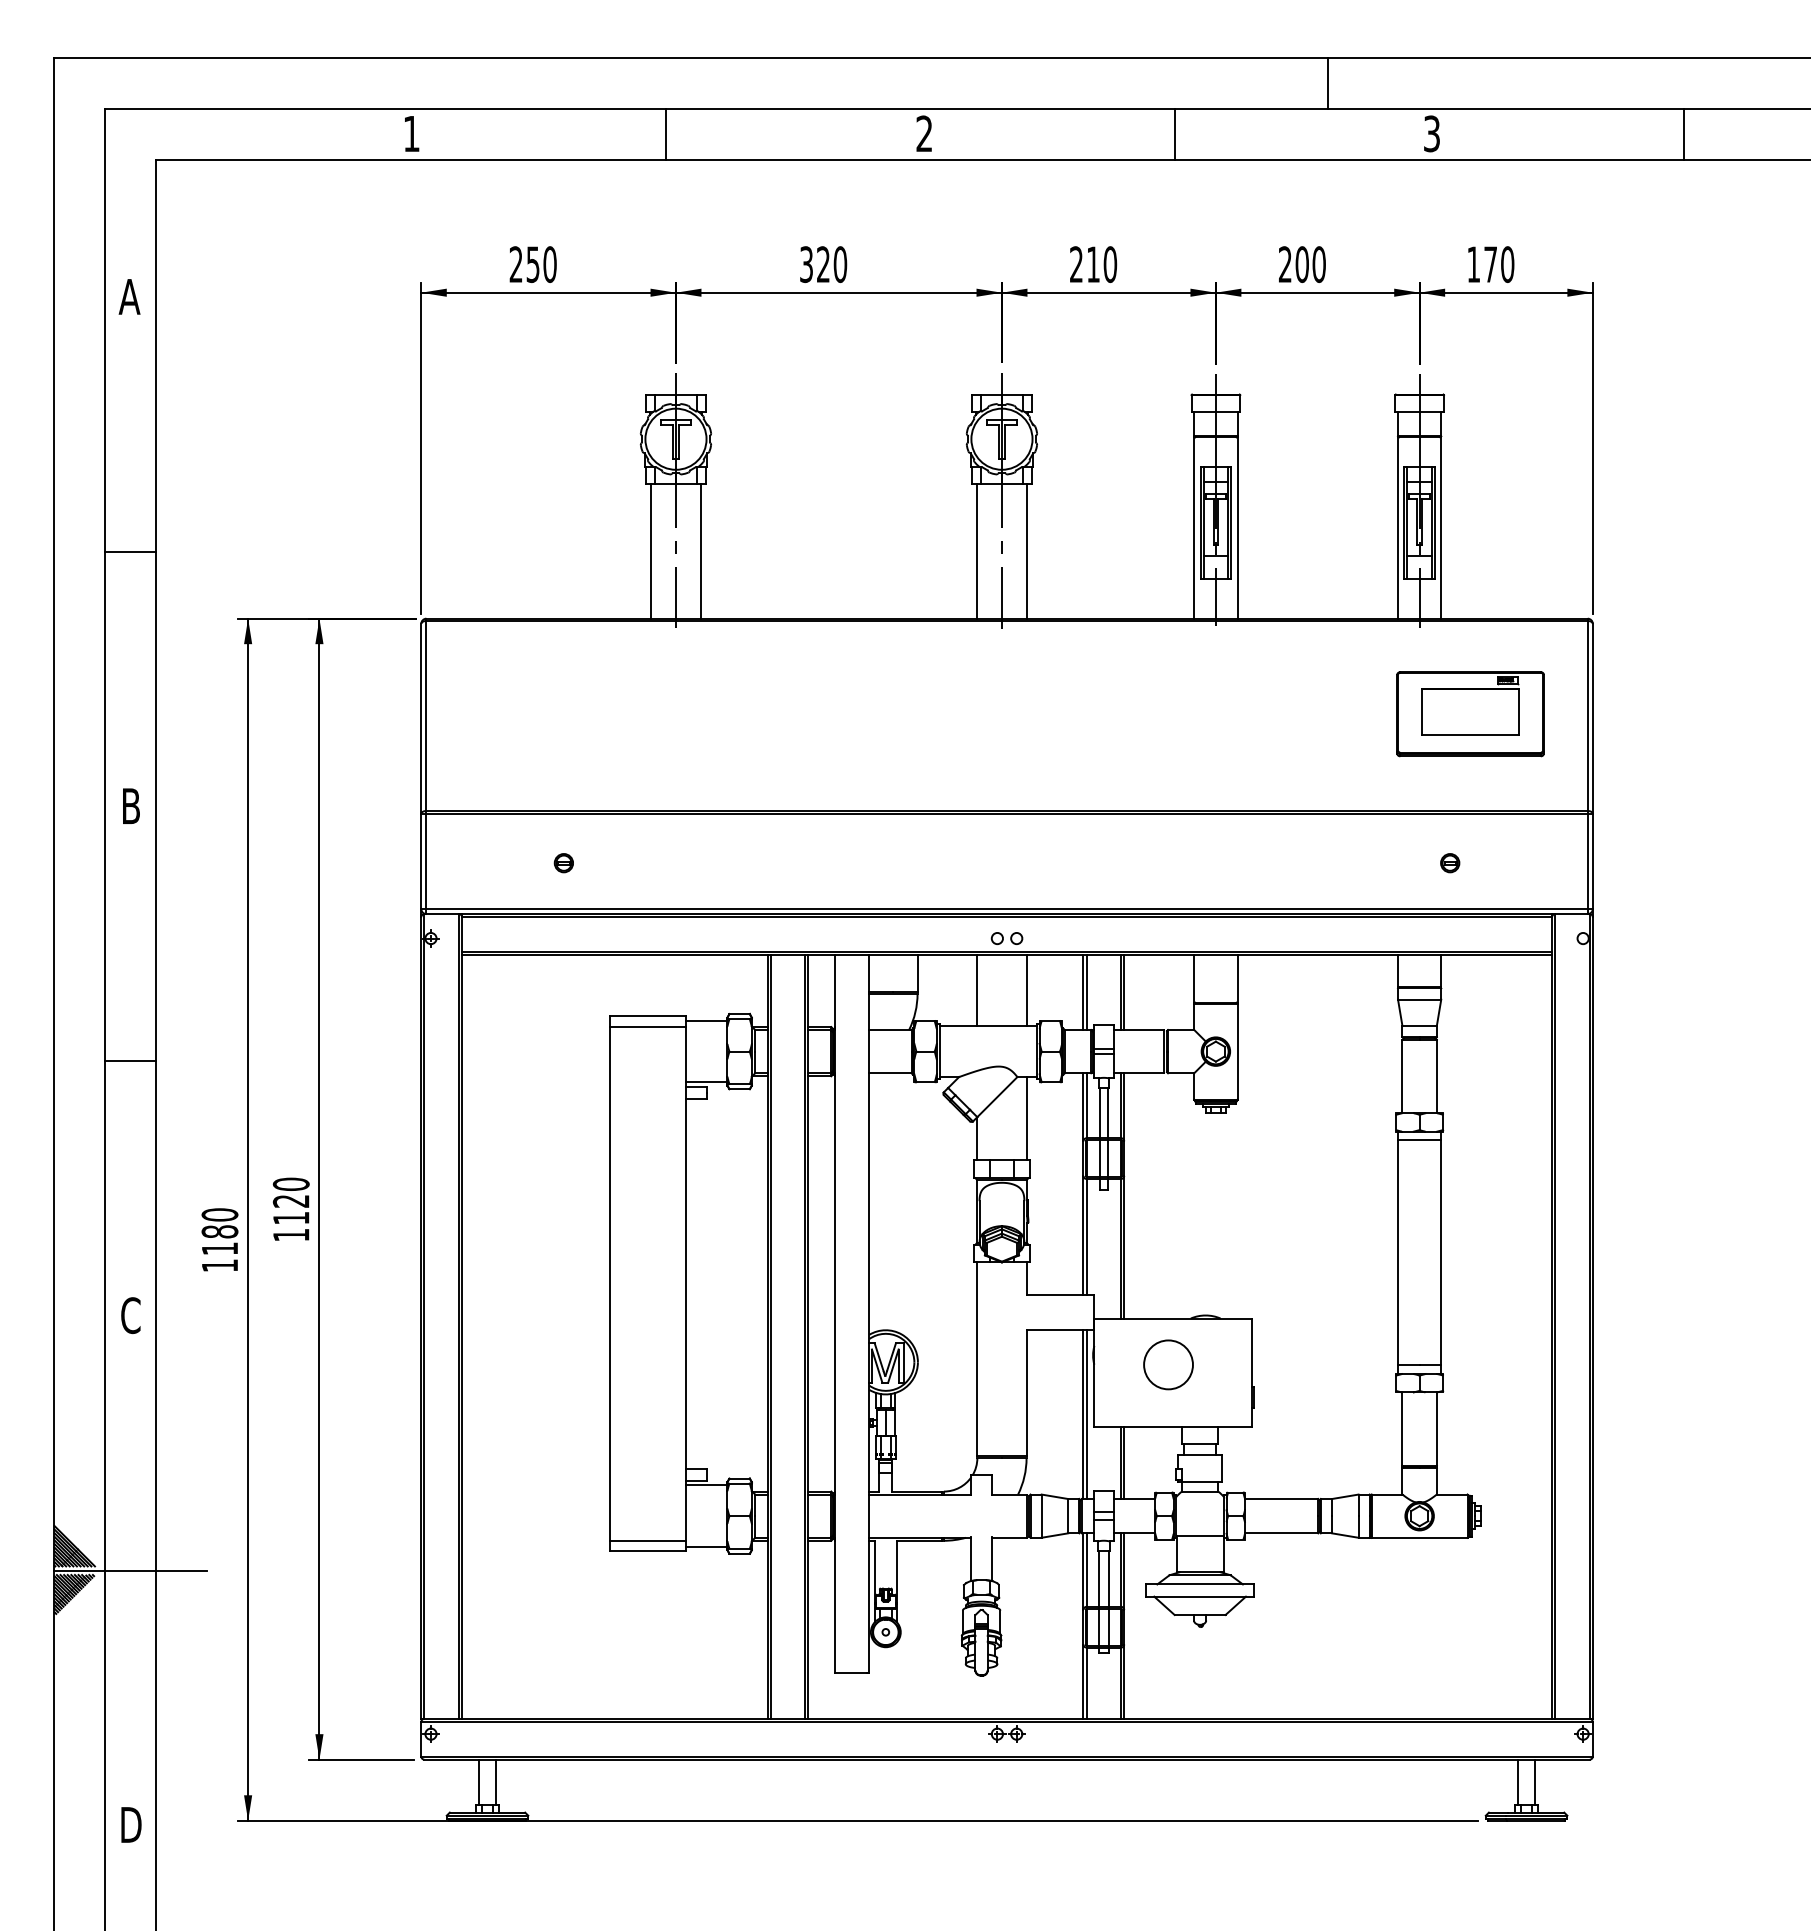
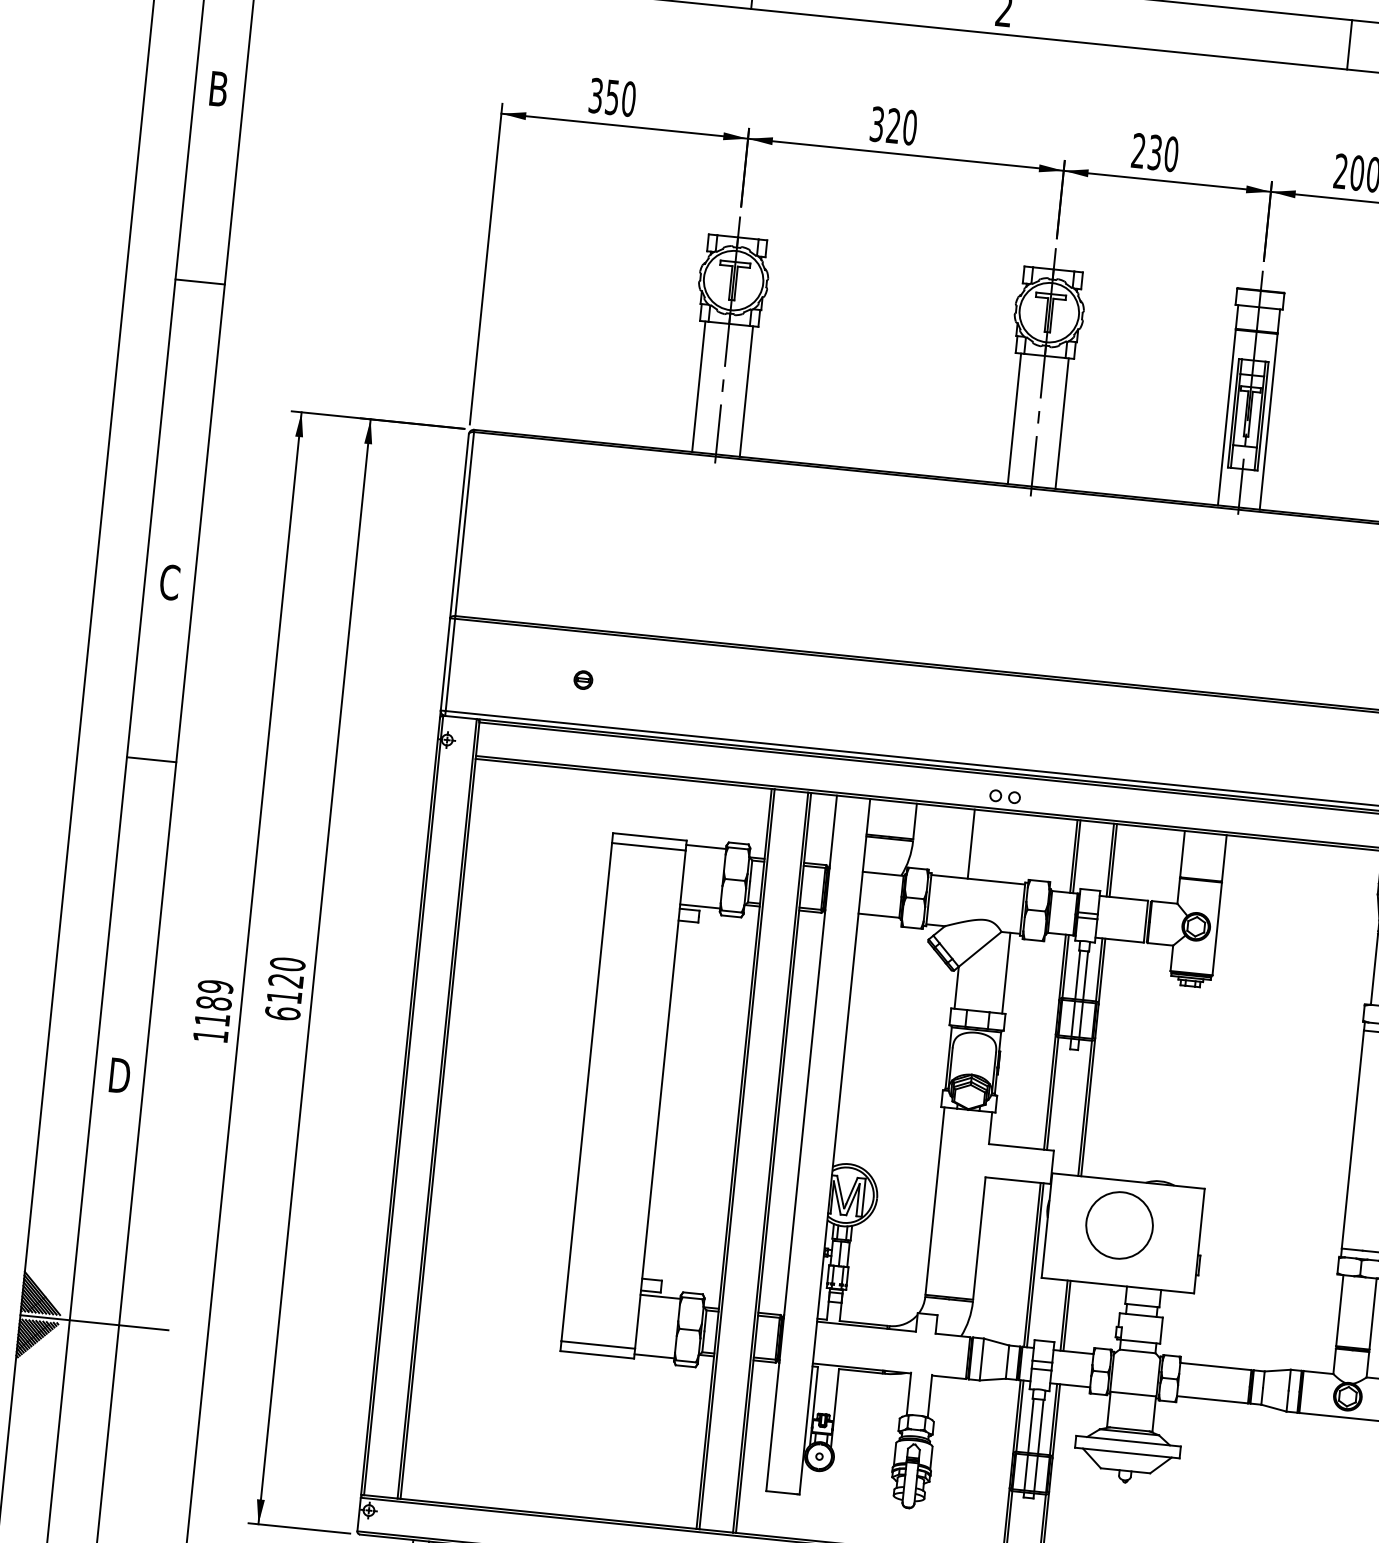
line: (1175, 133) -> (1350, 44), moved
text: (515, 264) -> (595, 95), 250 -> 350
text: (1093, 264) -> (1155, 152), 210 -> 230
text: (129, 296) -> (218, 88), A -> B
line: (130, 552) -> (199, 282), moved
text: (130, 805) -> (169, 581), B -> C
line: (1026, 990) -> (1018, 848), removed
line: (130, 1061) -> (151, 759), moved
text: (219, 1214) -> (215, 986), 1180 -> 1189
text: (290, 1234) -> (282, 1012), 1120 -> 6120
text: (131, 1315) -> (120, 1075), C -> D
circle: (1168, 1364) -> (1119, 1225), size x1.4

